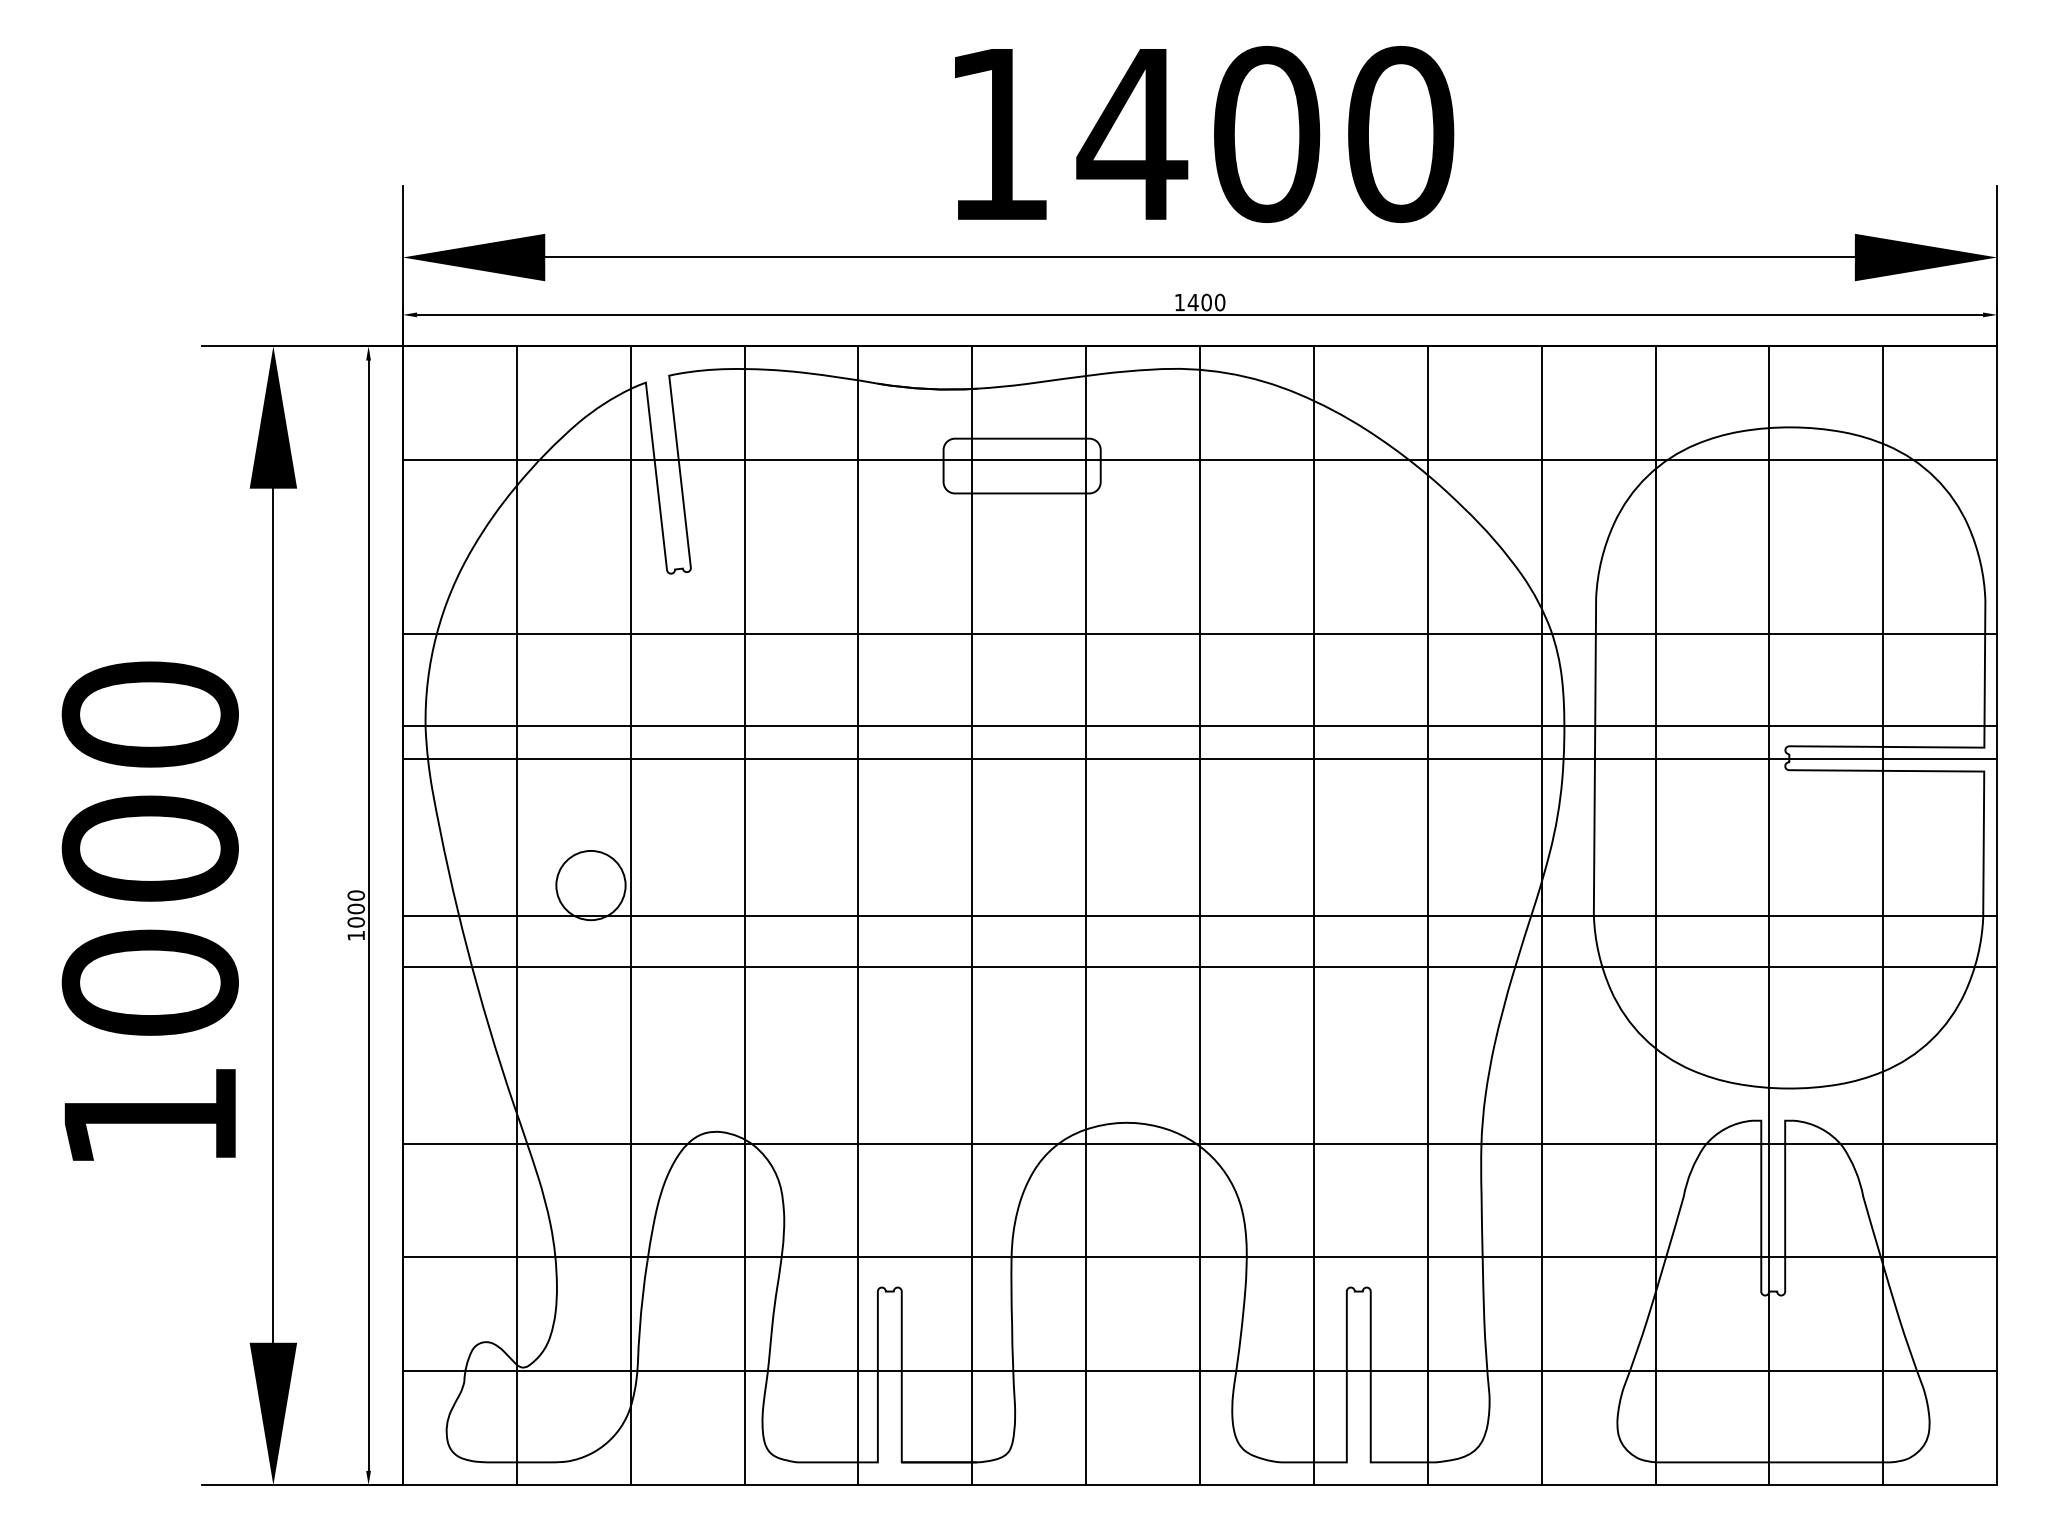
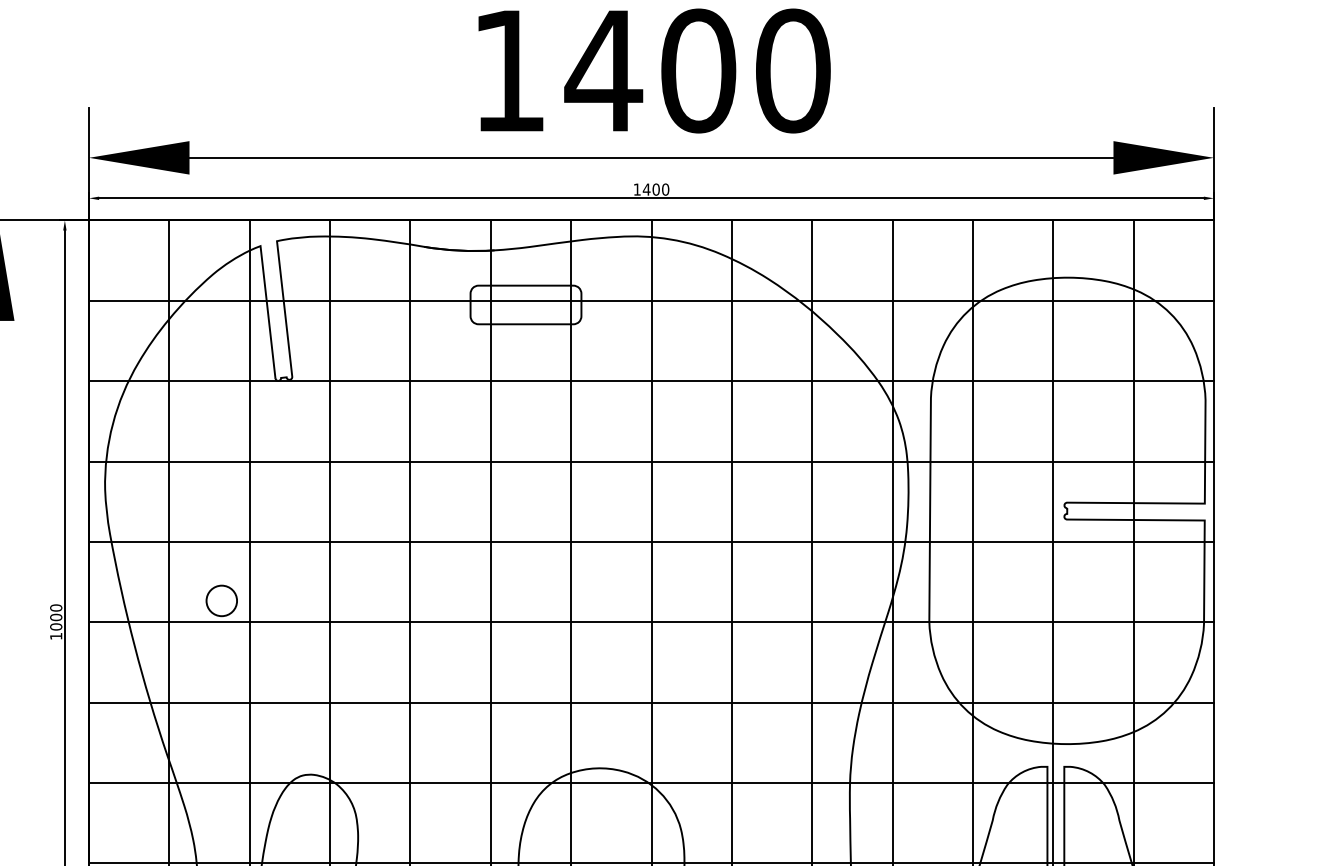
line: (1199, 634) -> (651, 381), moved
line: (1199, 725) -> (651, 541), moved
line: (1199, 758) -> (651, 461), moved
circle: (590, 885) -> (221, 600), size x0.62
line: (1199, 966) -> (651, 702), moved

